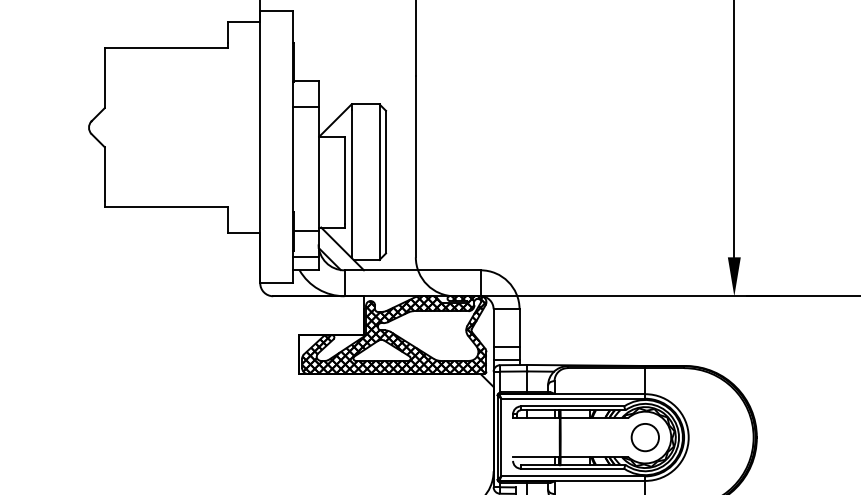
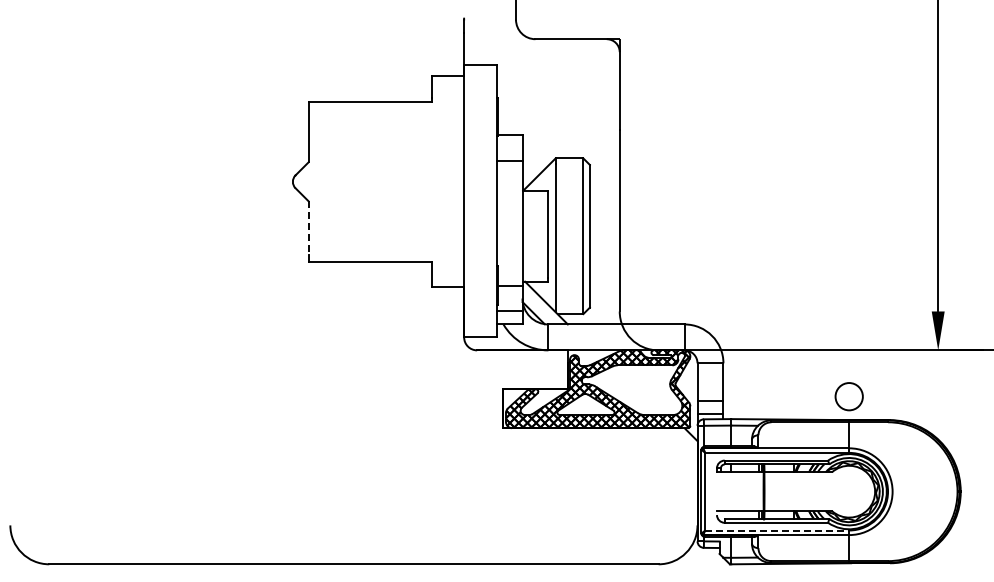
line: (104, 174) -> (308, 228), solid -> dashed
circle: (644, 437) -> (848, 396), moved
line: (573, 476) -> (777, 530), solid -> dashed

